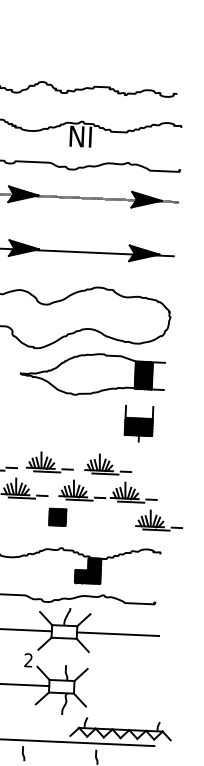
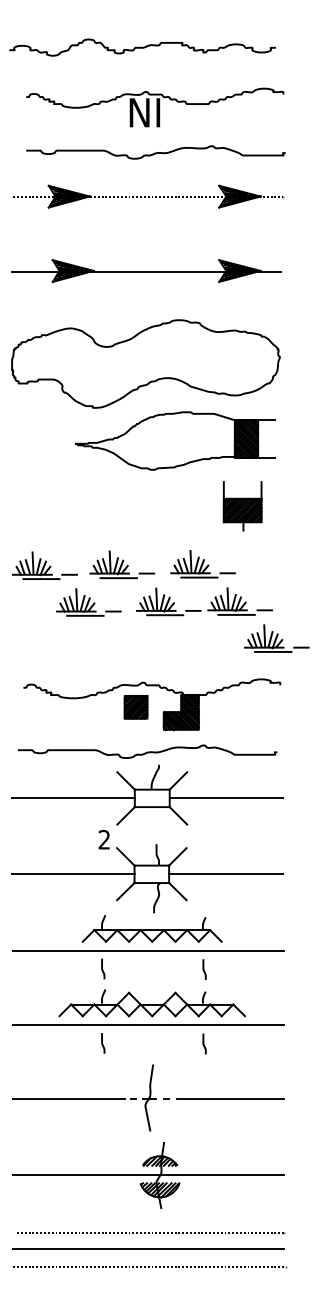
part: (57, 516) -> (135, 706), moved
line: (114, 689) -> (225, 874), added
part: (120, 728) -> (151, 928), moved

